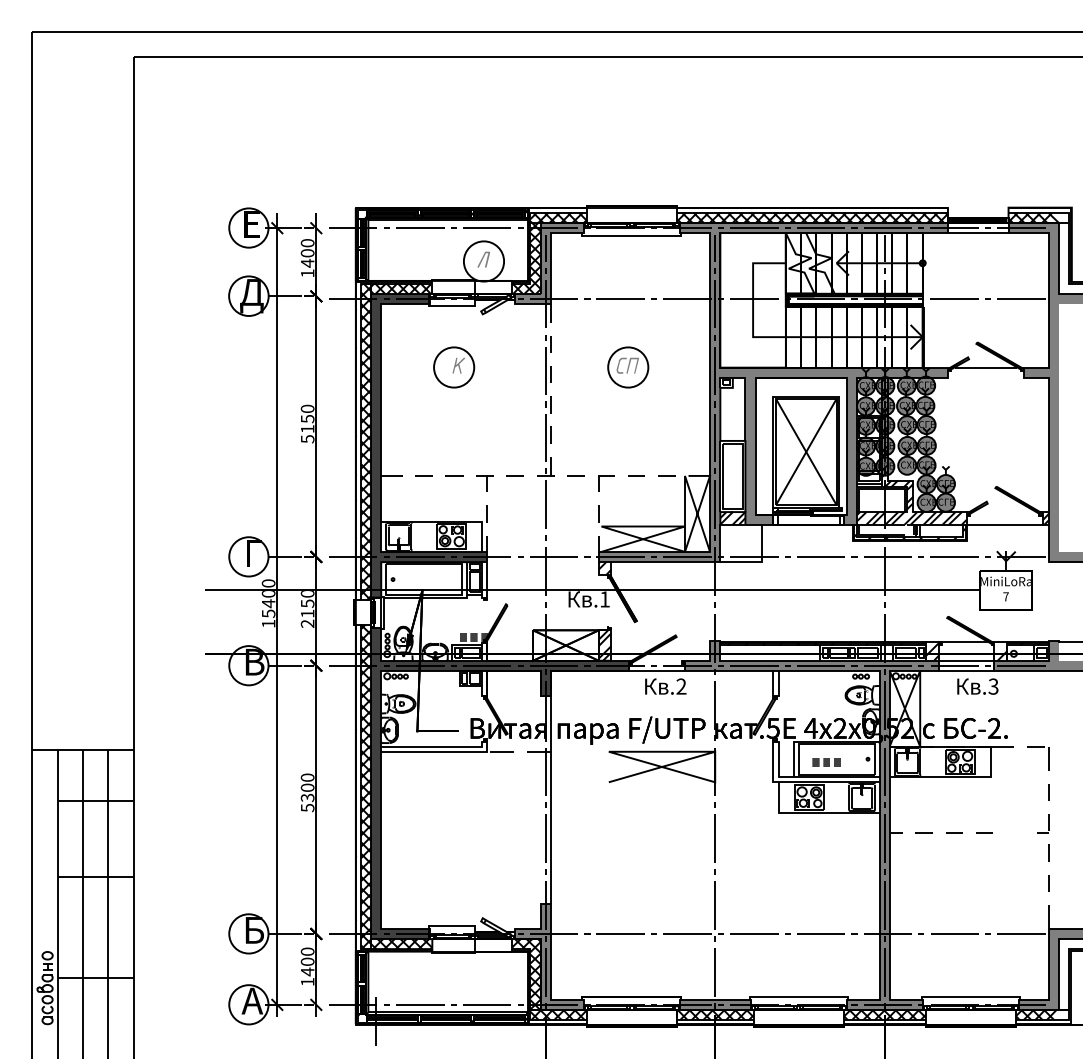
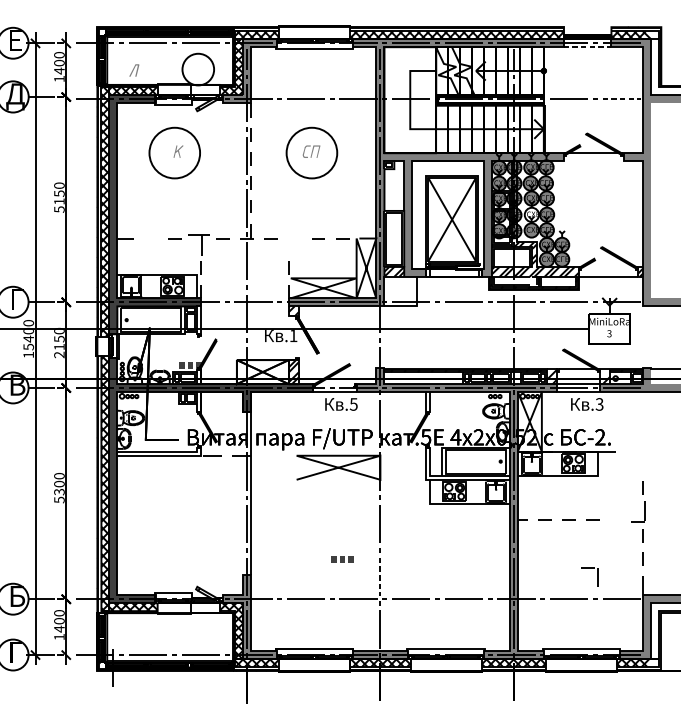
line: (978, 233) -> (587, 47), solid -> dashed
part: (483, 259) -> (134, 70), moved
line: (1022, 298) -> (622, 98), solid -> dashed
circle: (454, 367) -> (175, 153), size x1.6
circle: (628, 367) -> (312, 153), size x1.6
fill: (907, 446) -> (531, 215), removed
line: (423, 475) -> (150, 238), removed
part: (606, 476) -> (294, 238), removed
part: (484, 483) -> (198, 244), size x1.6
text: (1005, 596) -> (609, 333), 7 -> 3
text: (681, 686) -> (353, 404), .2 -> .5
part: (1048, 758) -> (598, 577), moved
part: (826, 762) -> (342, 559), moved
part: (1043, 823) -> (638, 512), size x1.4
line: (715, 906) -> (380, 577), solid -> dashed
text: (252, 1000) -> (15, 651), А -> Г

